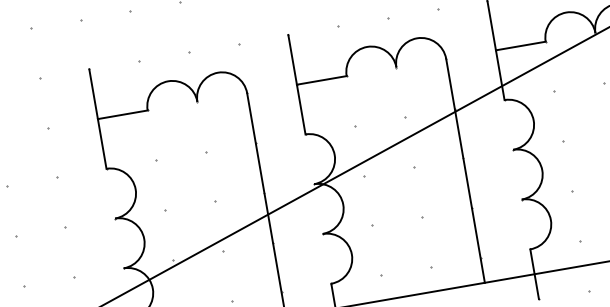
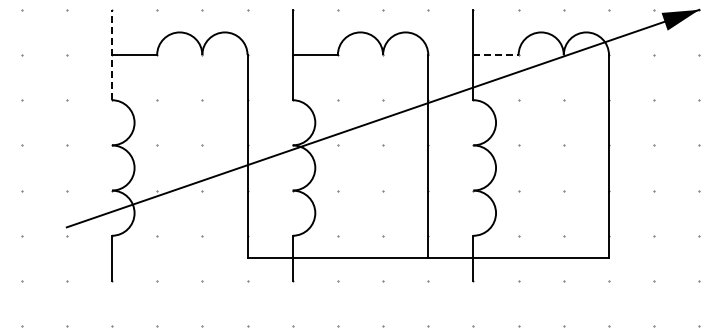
line: (521, 46) -> (496, 55), solid -> dashed
line: (97, 118) -> (111, 54), solid -> dashed

